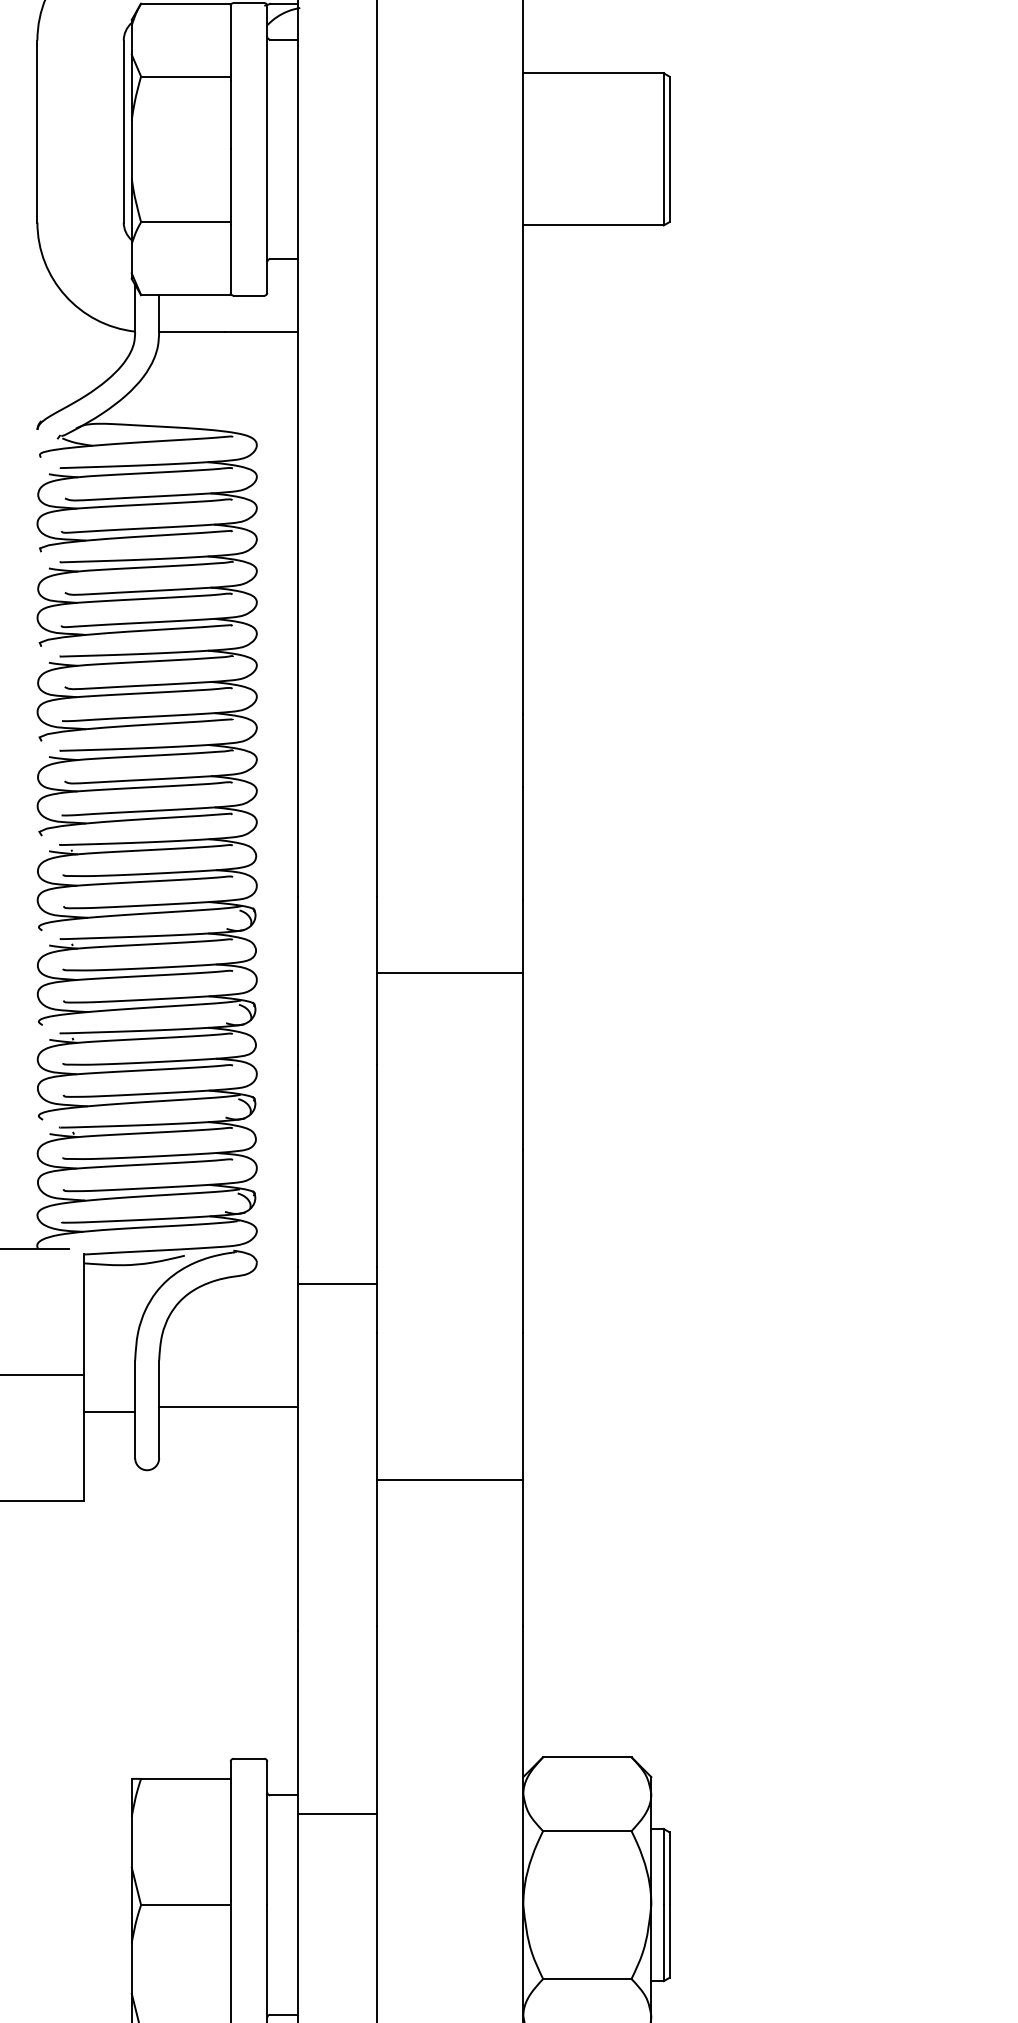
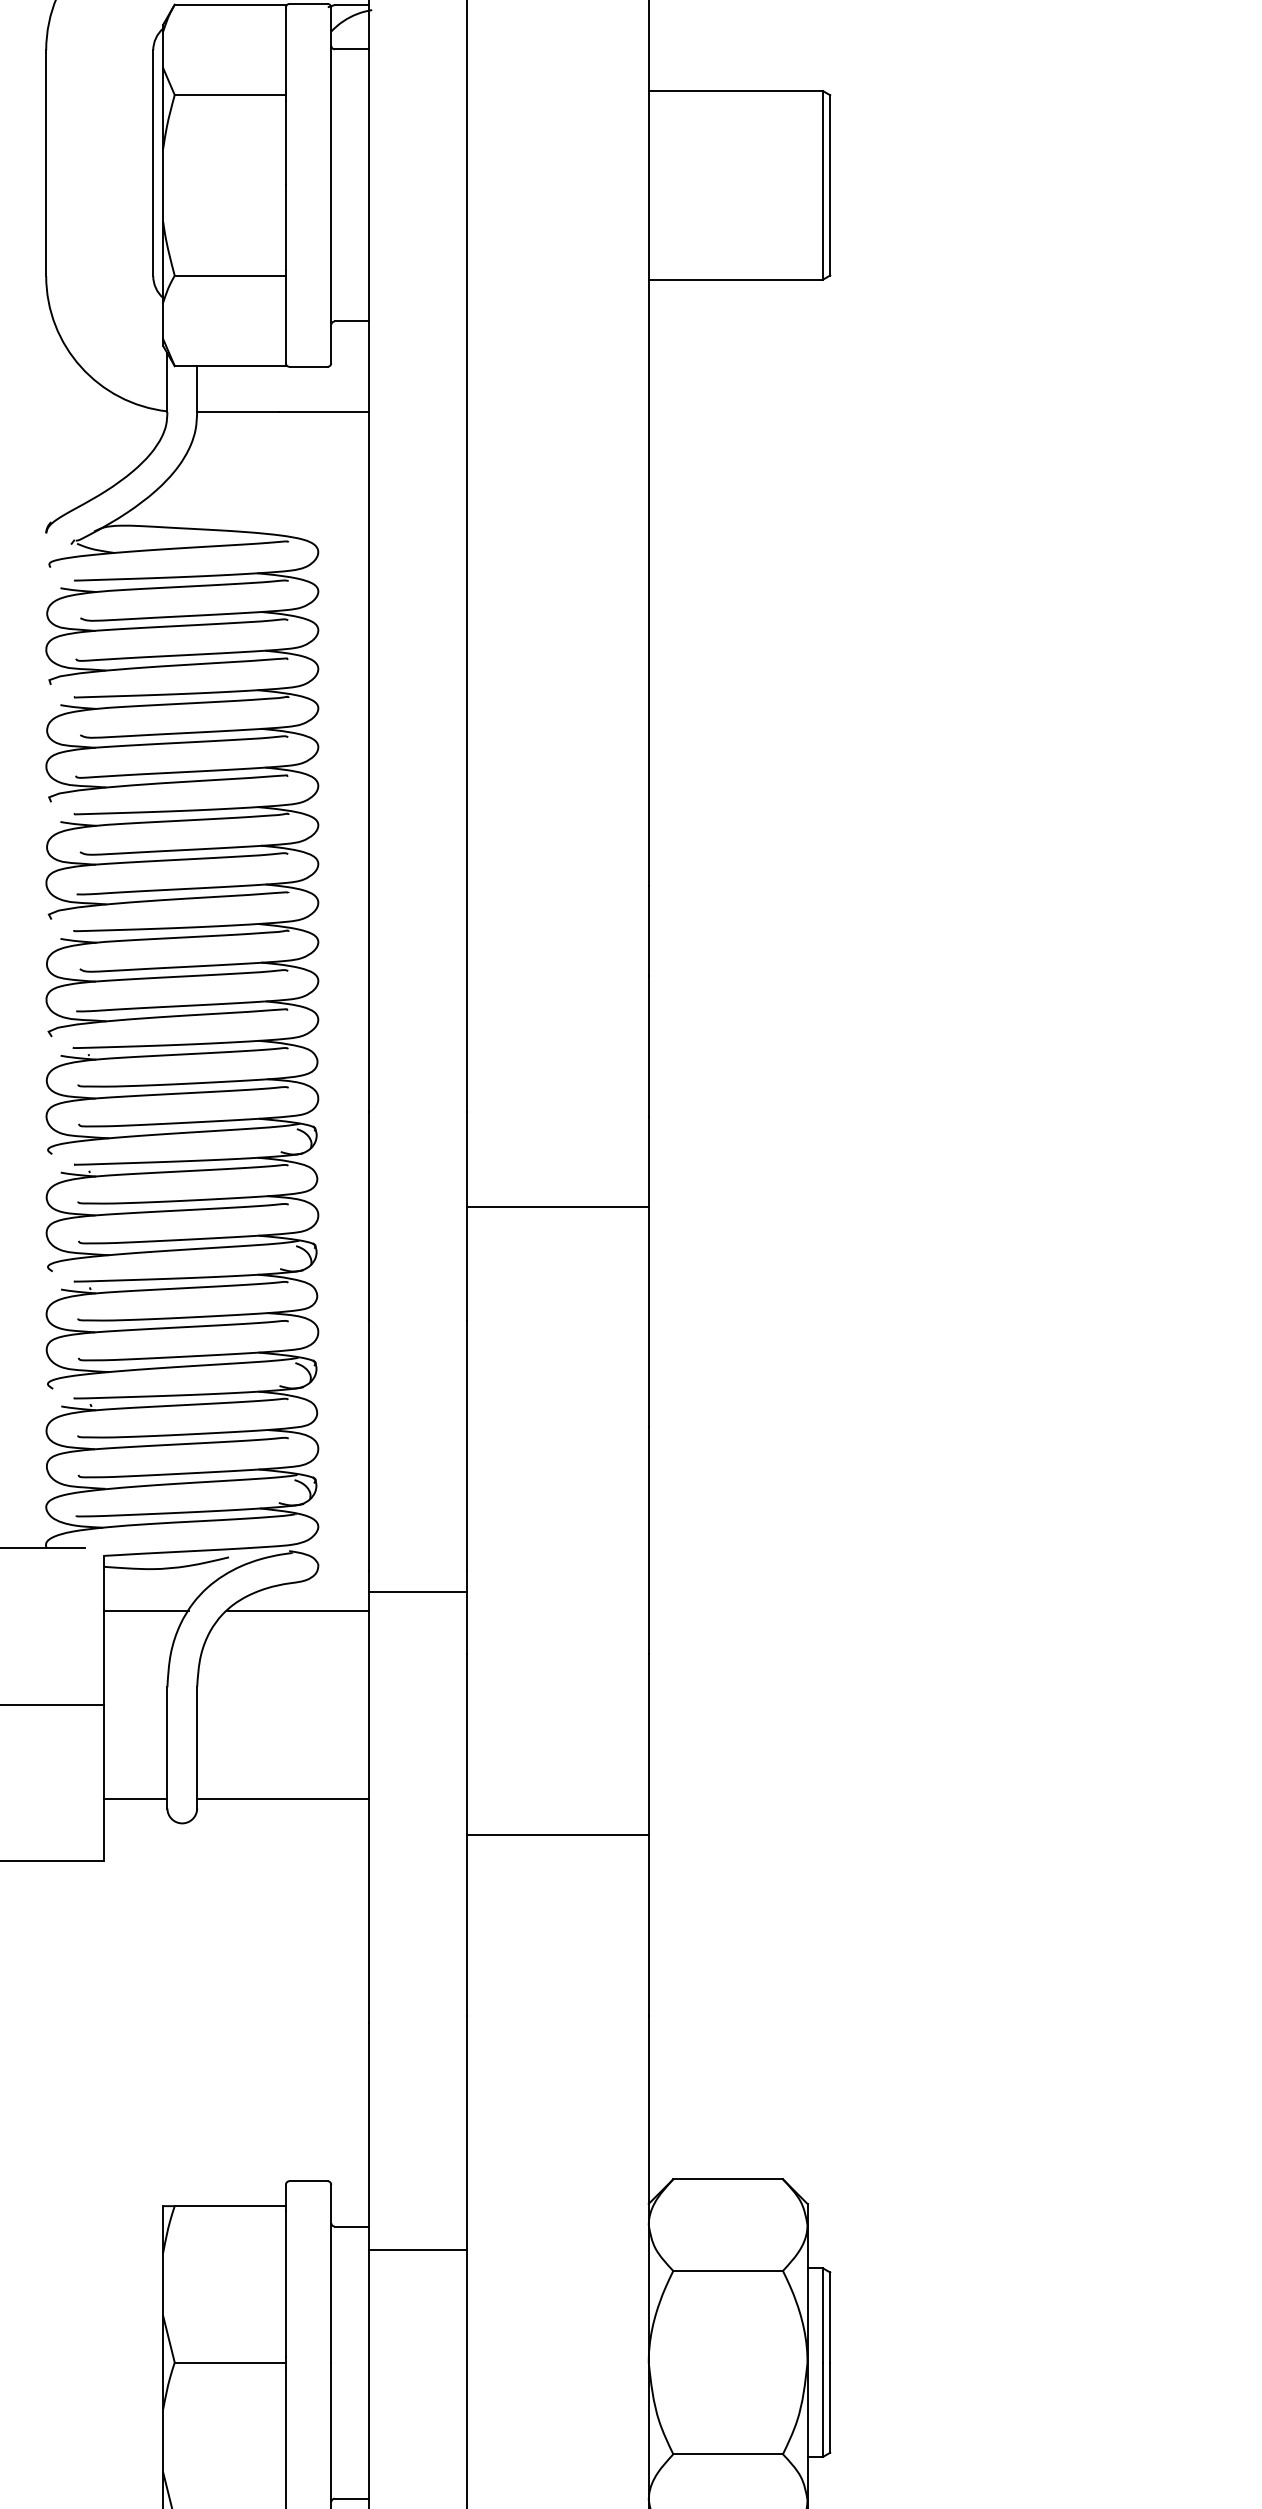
line: (118, 1298) -> (146, 1610), added
line: (240, 1298) -> (298, 1610), added
line: (228, 1406) -> (283, 1798), moved
line: (109, 1411) -> (135, 1798), moved

